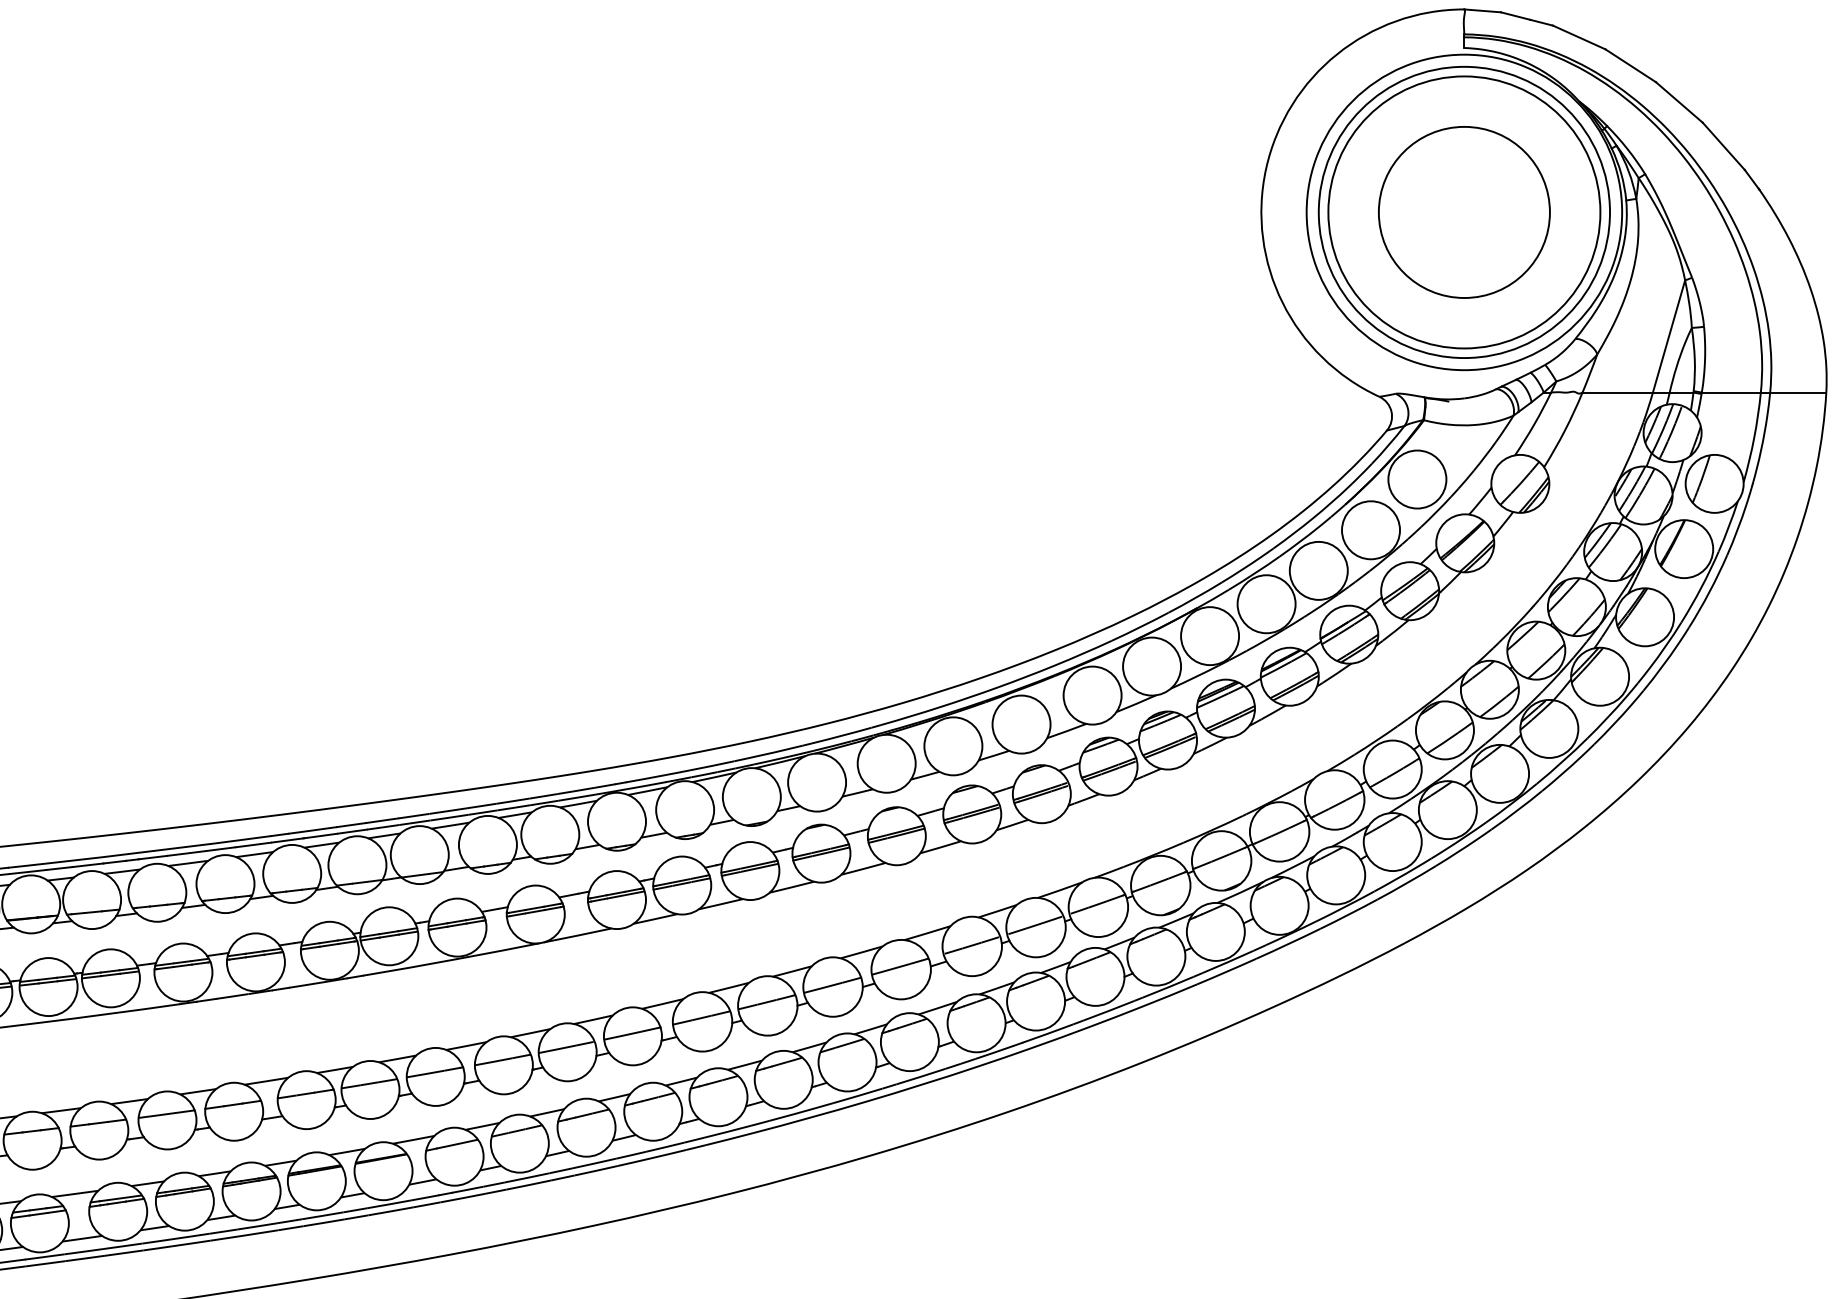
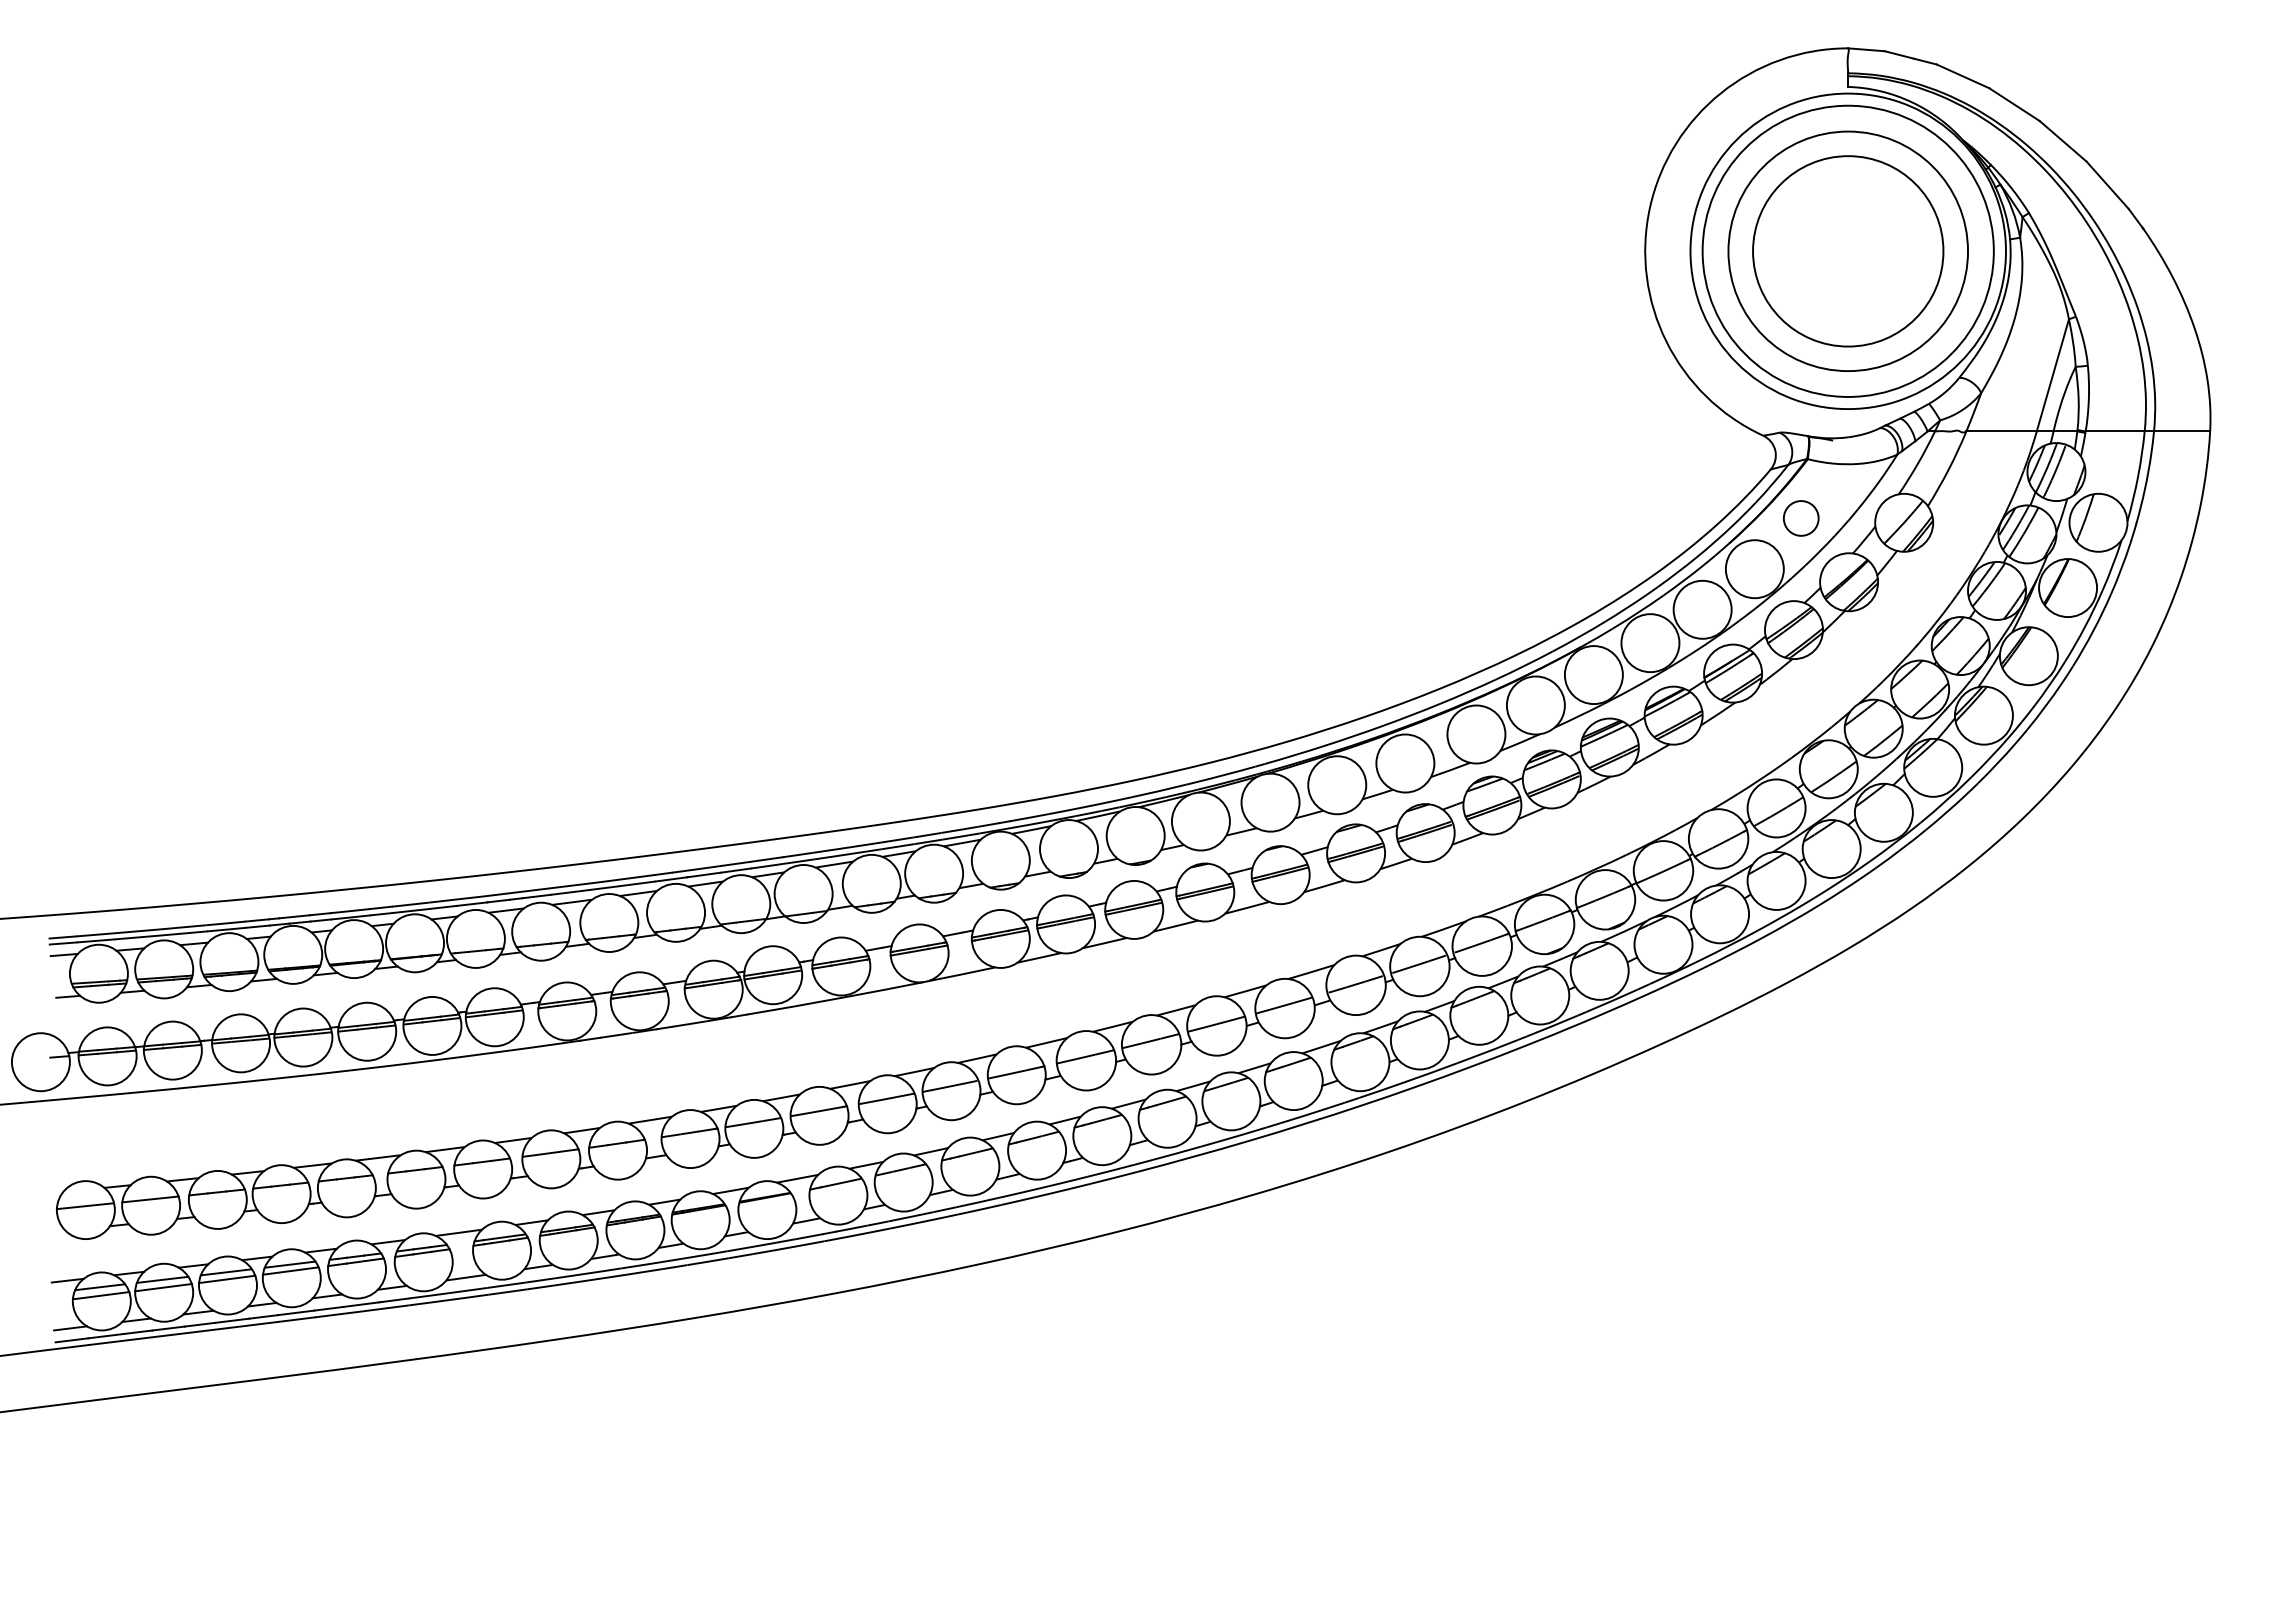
circle: (1463, 211) -> (1847, 250), size x1.4
circle: (1464, 212) -> (1848, 251), size x0.7
circle: (1417, 479) -> (1801, 518), size x0.6

